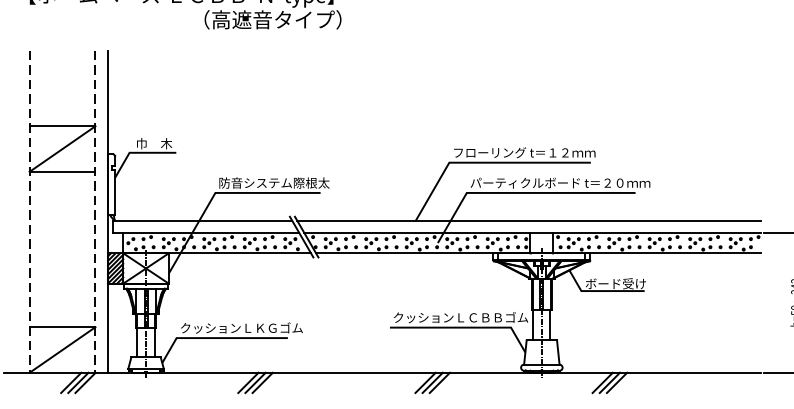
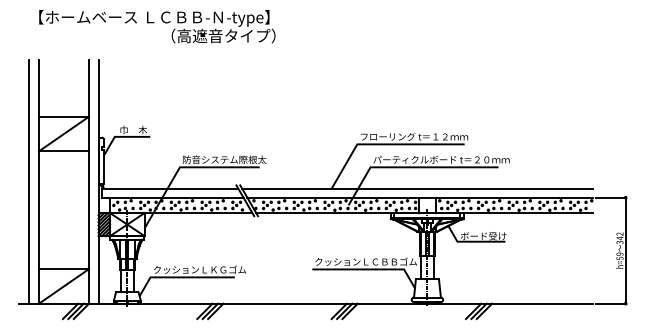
line: (17, 211) -> (29, 181), added
line: (30, 212) -> (39, 182), dashed -> solid
line: (94, 212) -> (88, 182), dashed -> solid

